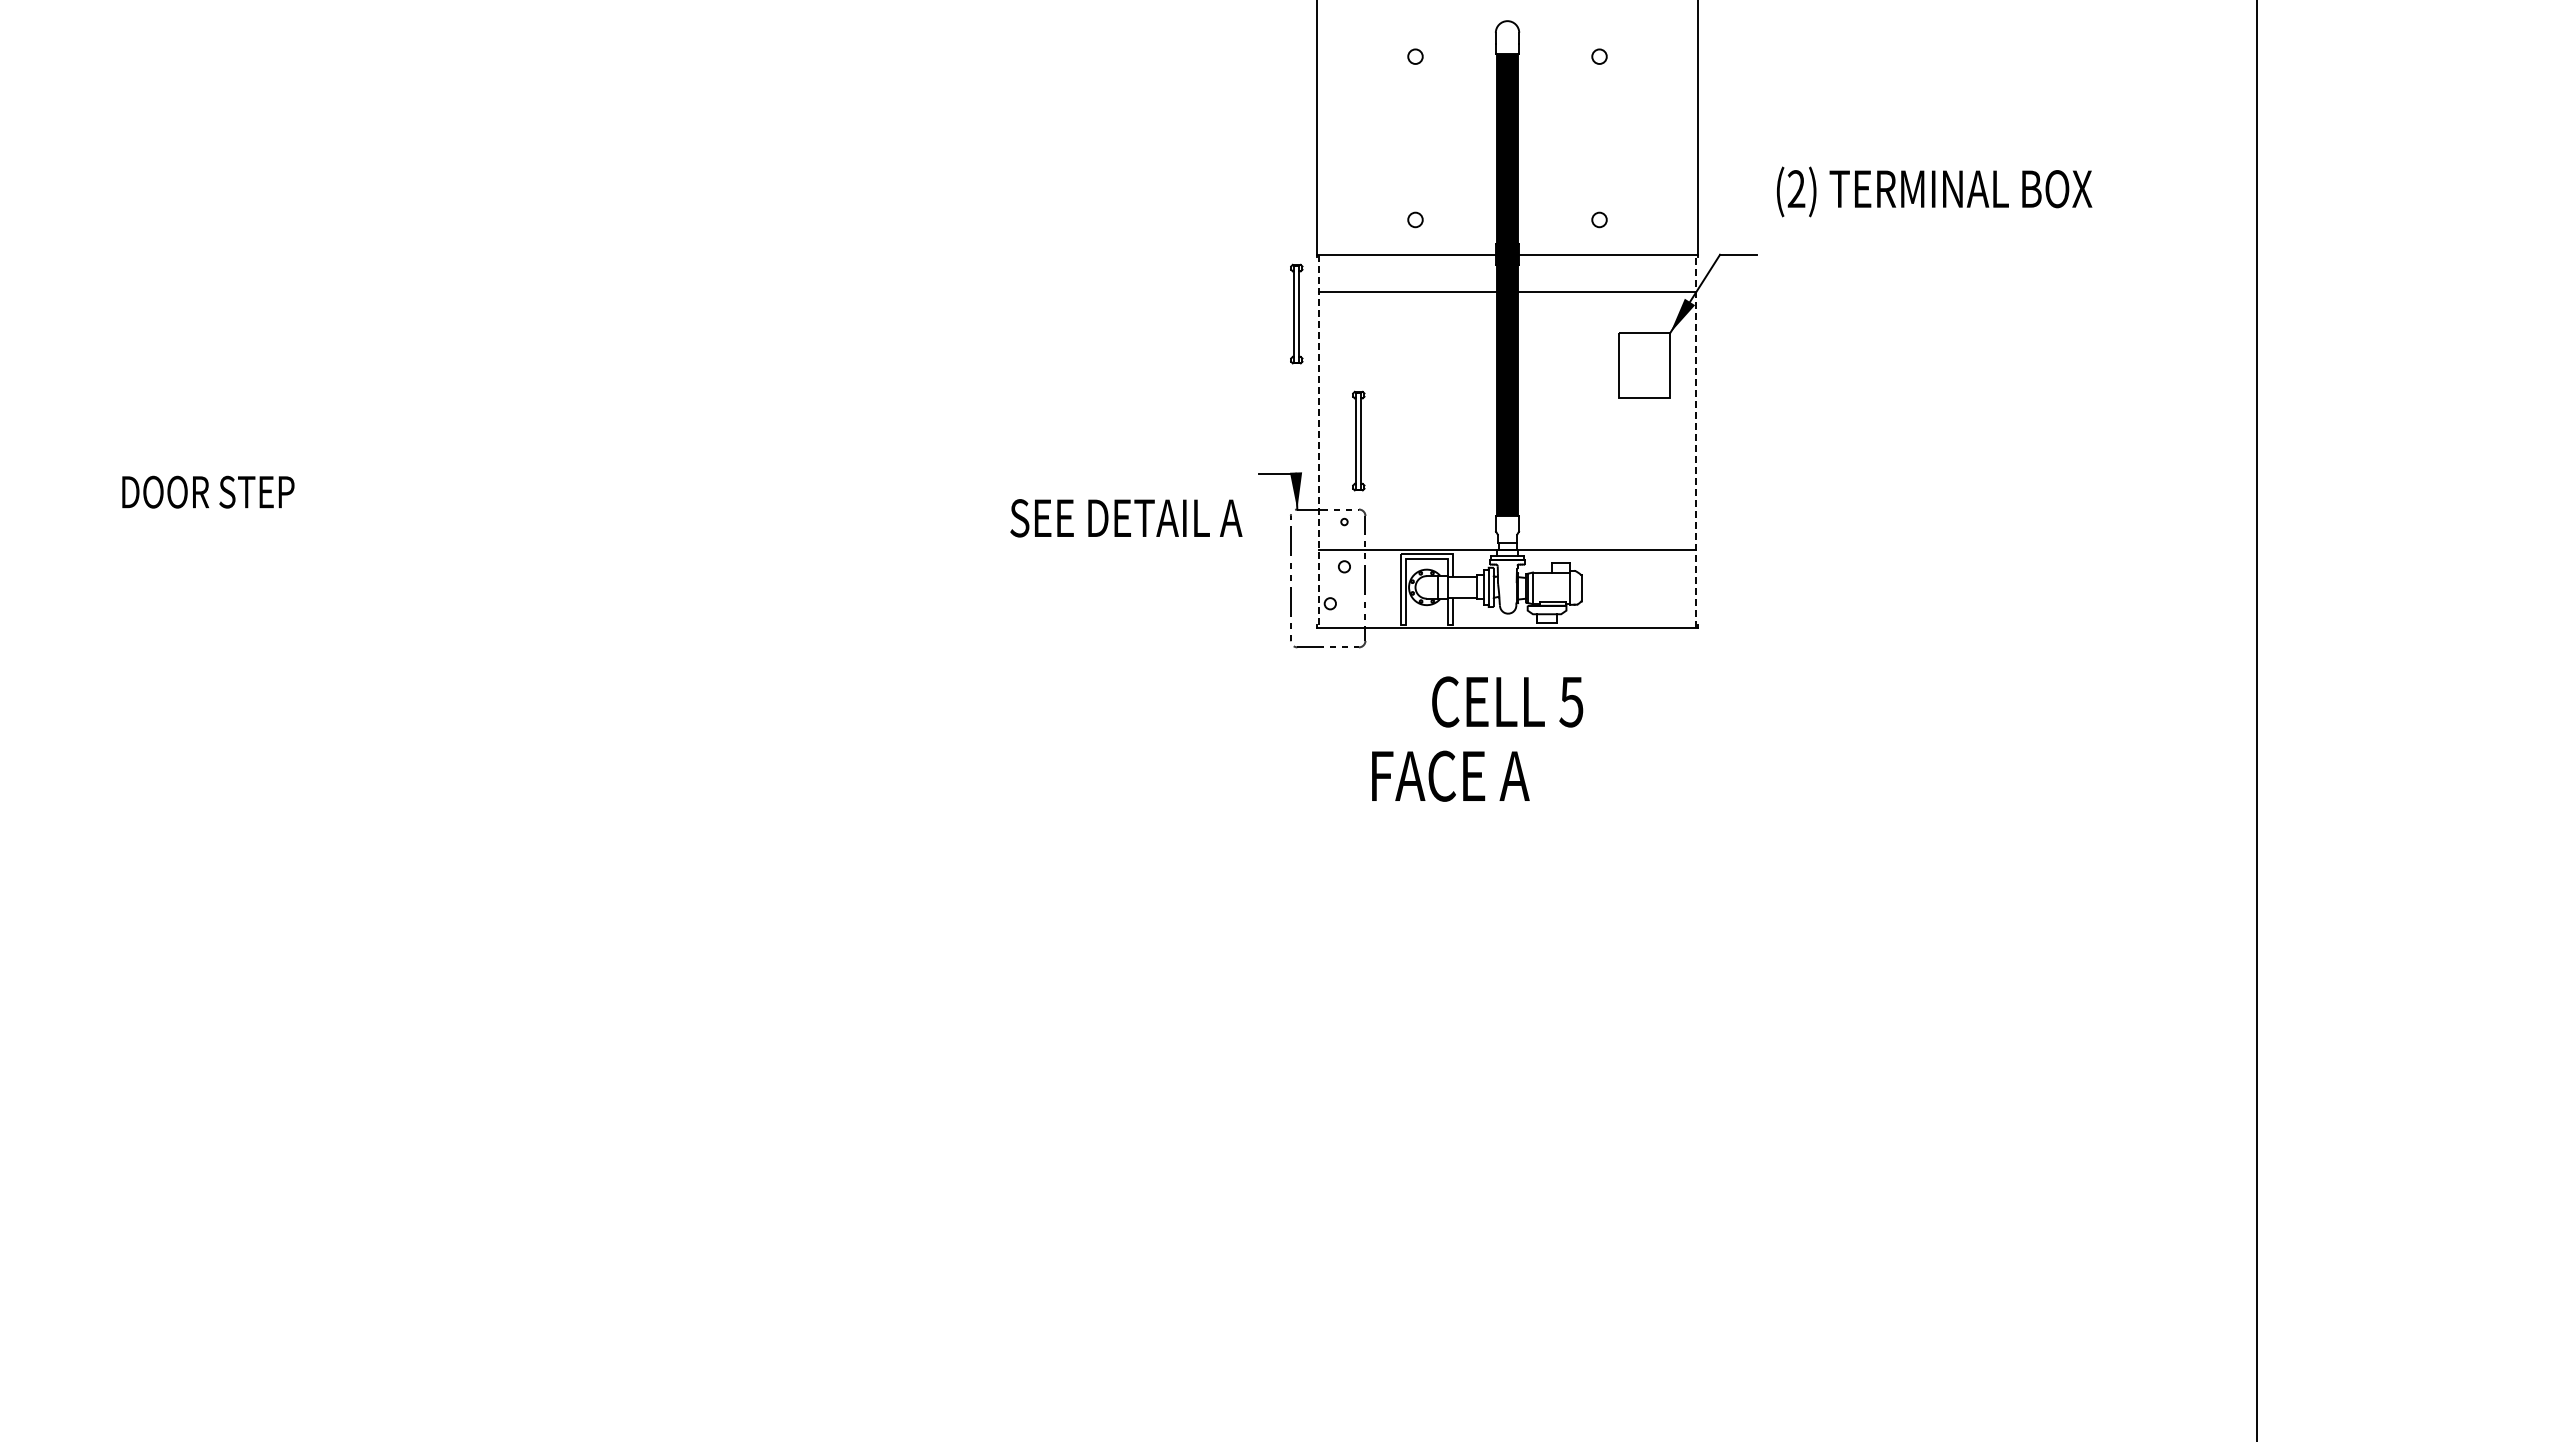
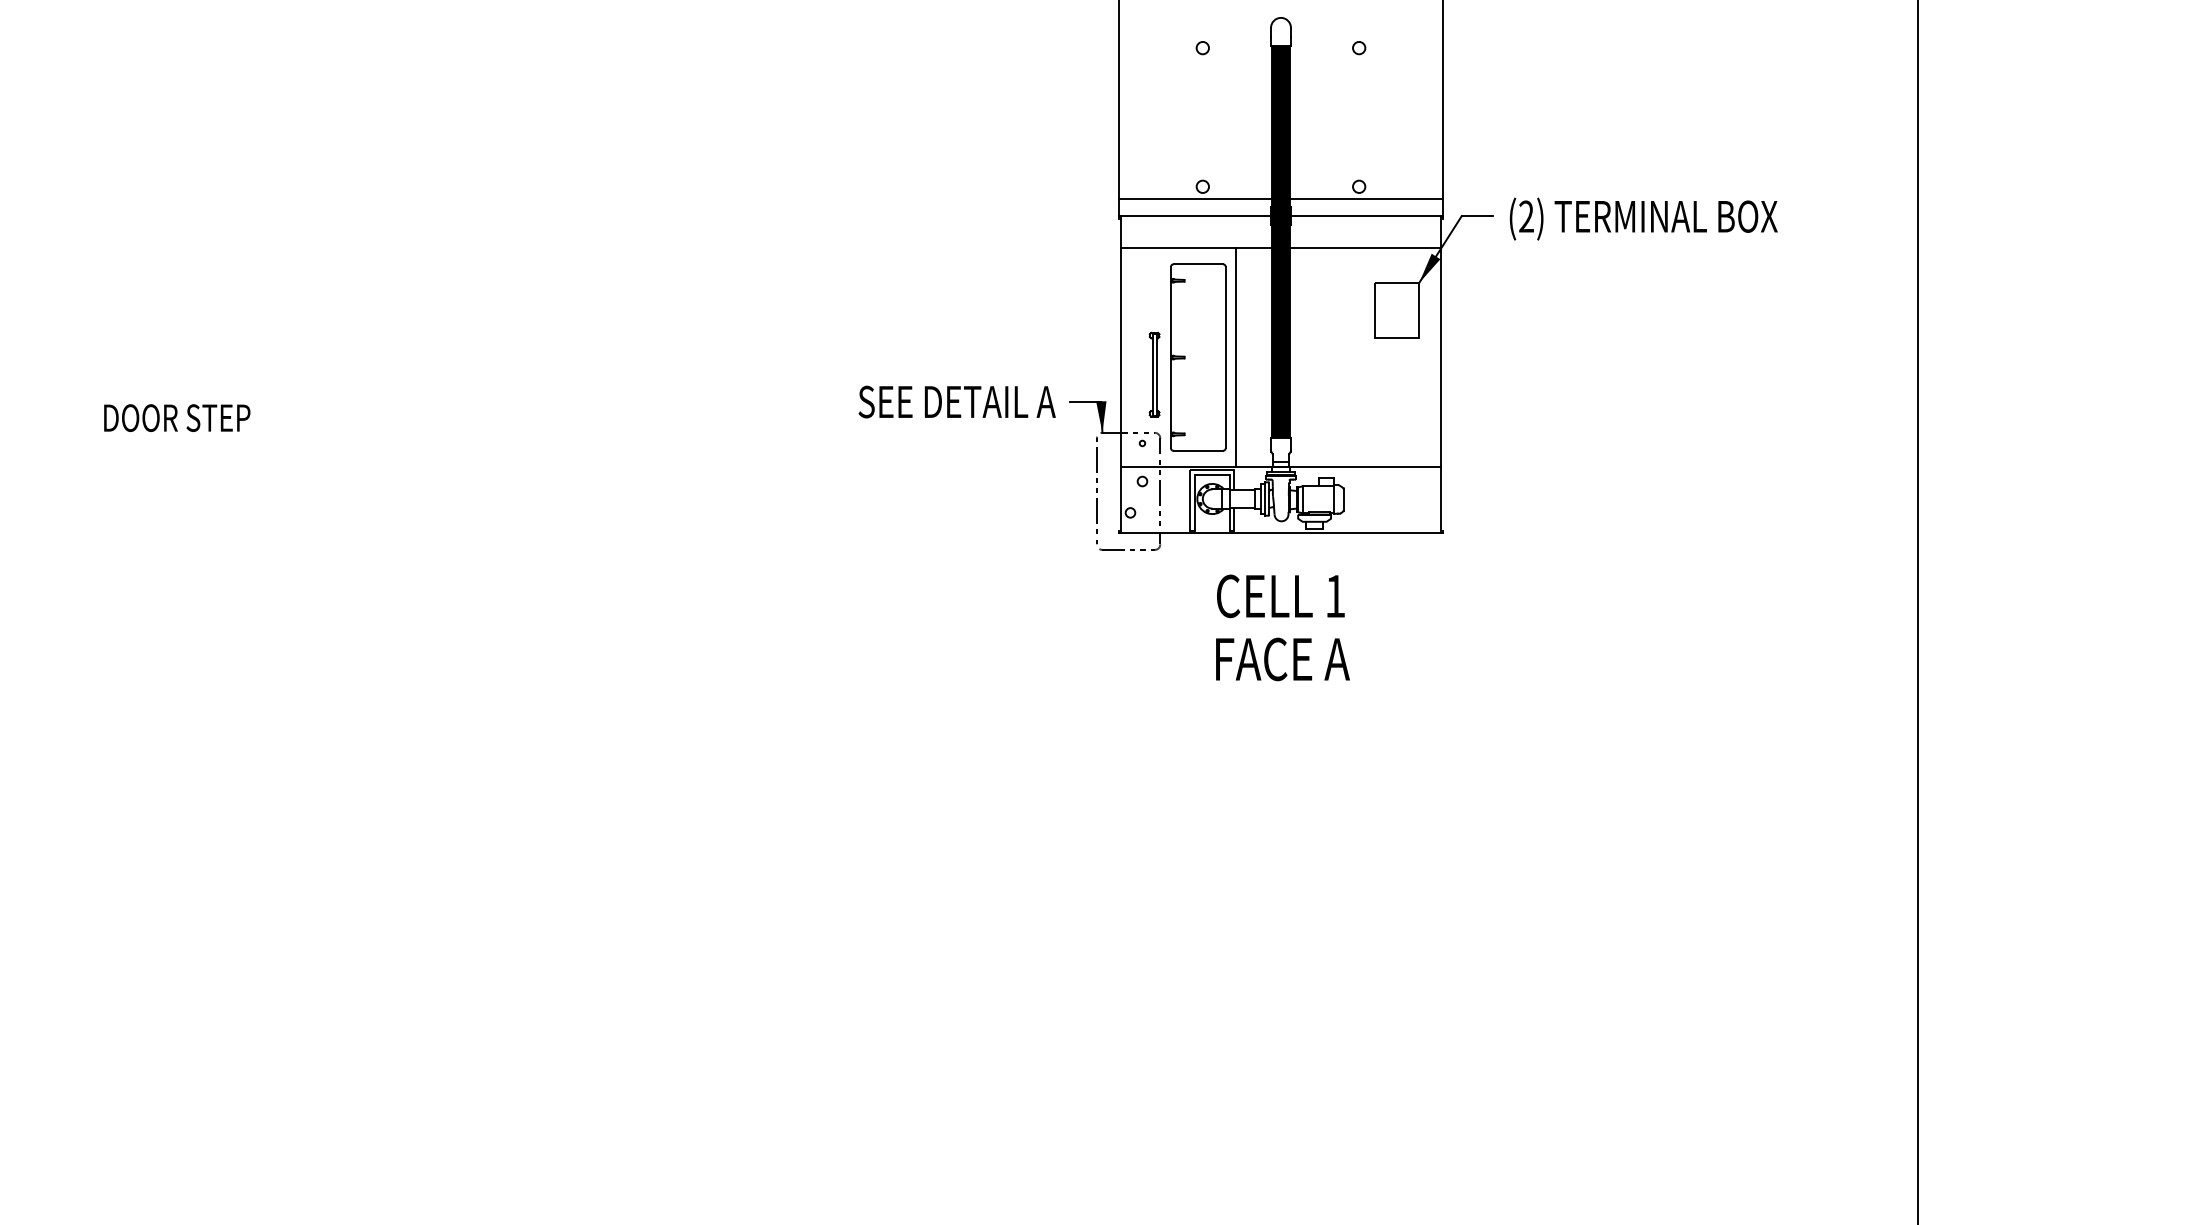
text: (1934, 191) -> (1643, 218), moved
line: (1507, 234) -> (1280, 199), added
part: (1296, 313) -> (1101, 266), removed
part: (1410, 420) -> (1198, 357), added
line: (1454, 421) -> (1235, 358), added
line: (1695, 440) -> (1440, 374), dashed -> solid
line: (1319, 441) -> (1121, 375), dashed -> solid
text: (1126, 518) -> (957, 402), moved
text: (1571, 702) -> (1335, 596), 5 -> 1
text: (1450, 775) -> (1282, 658), moved

